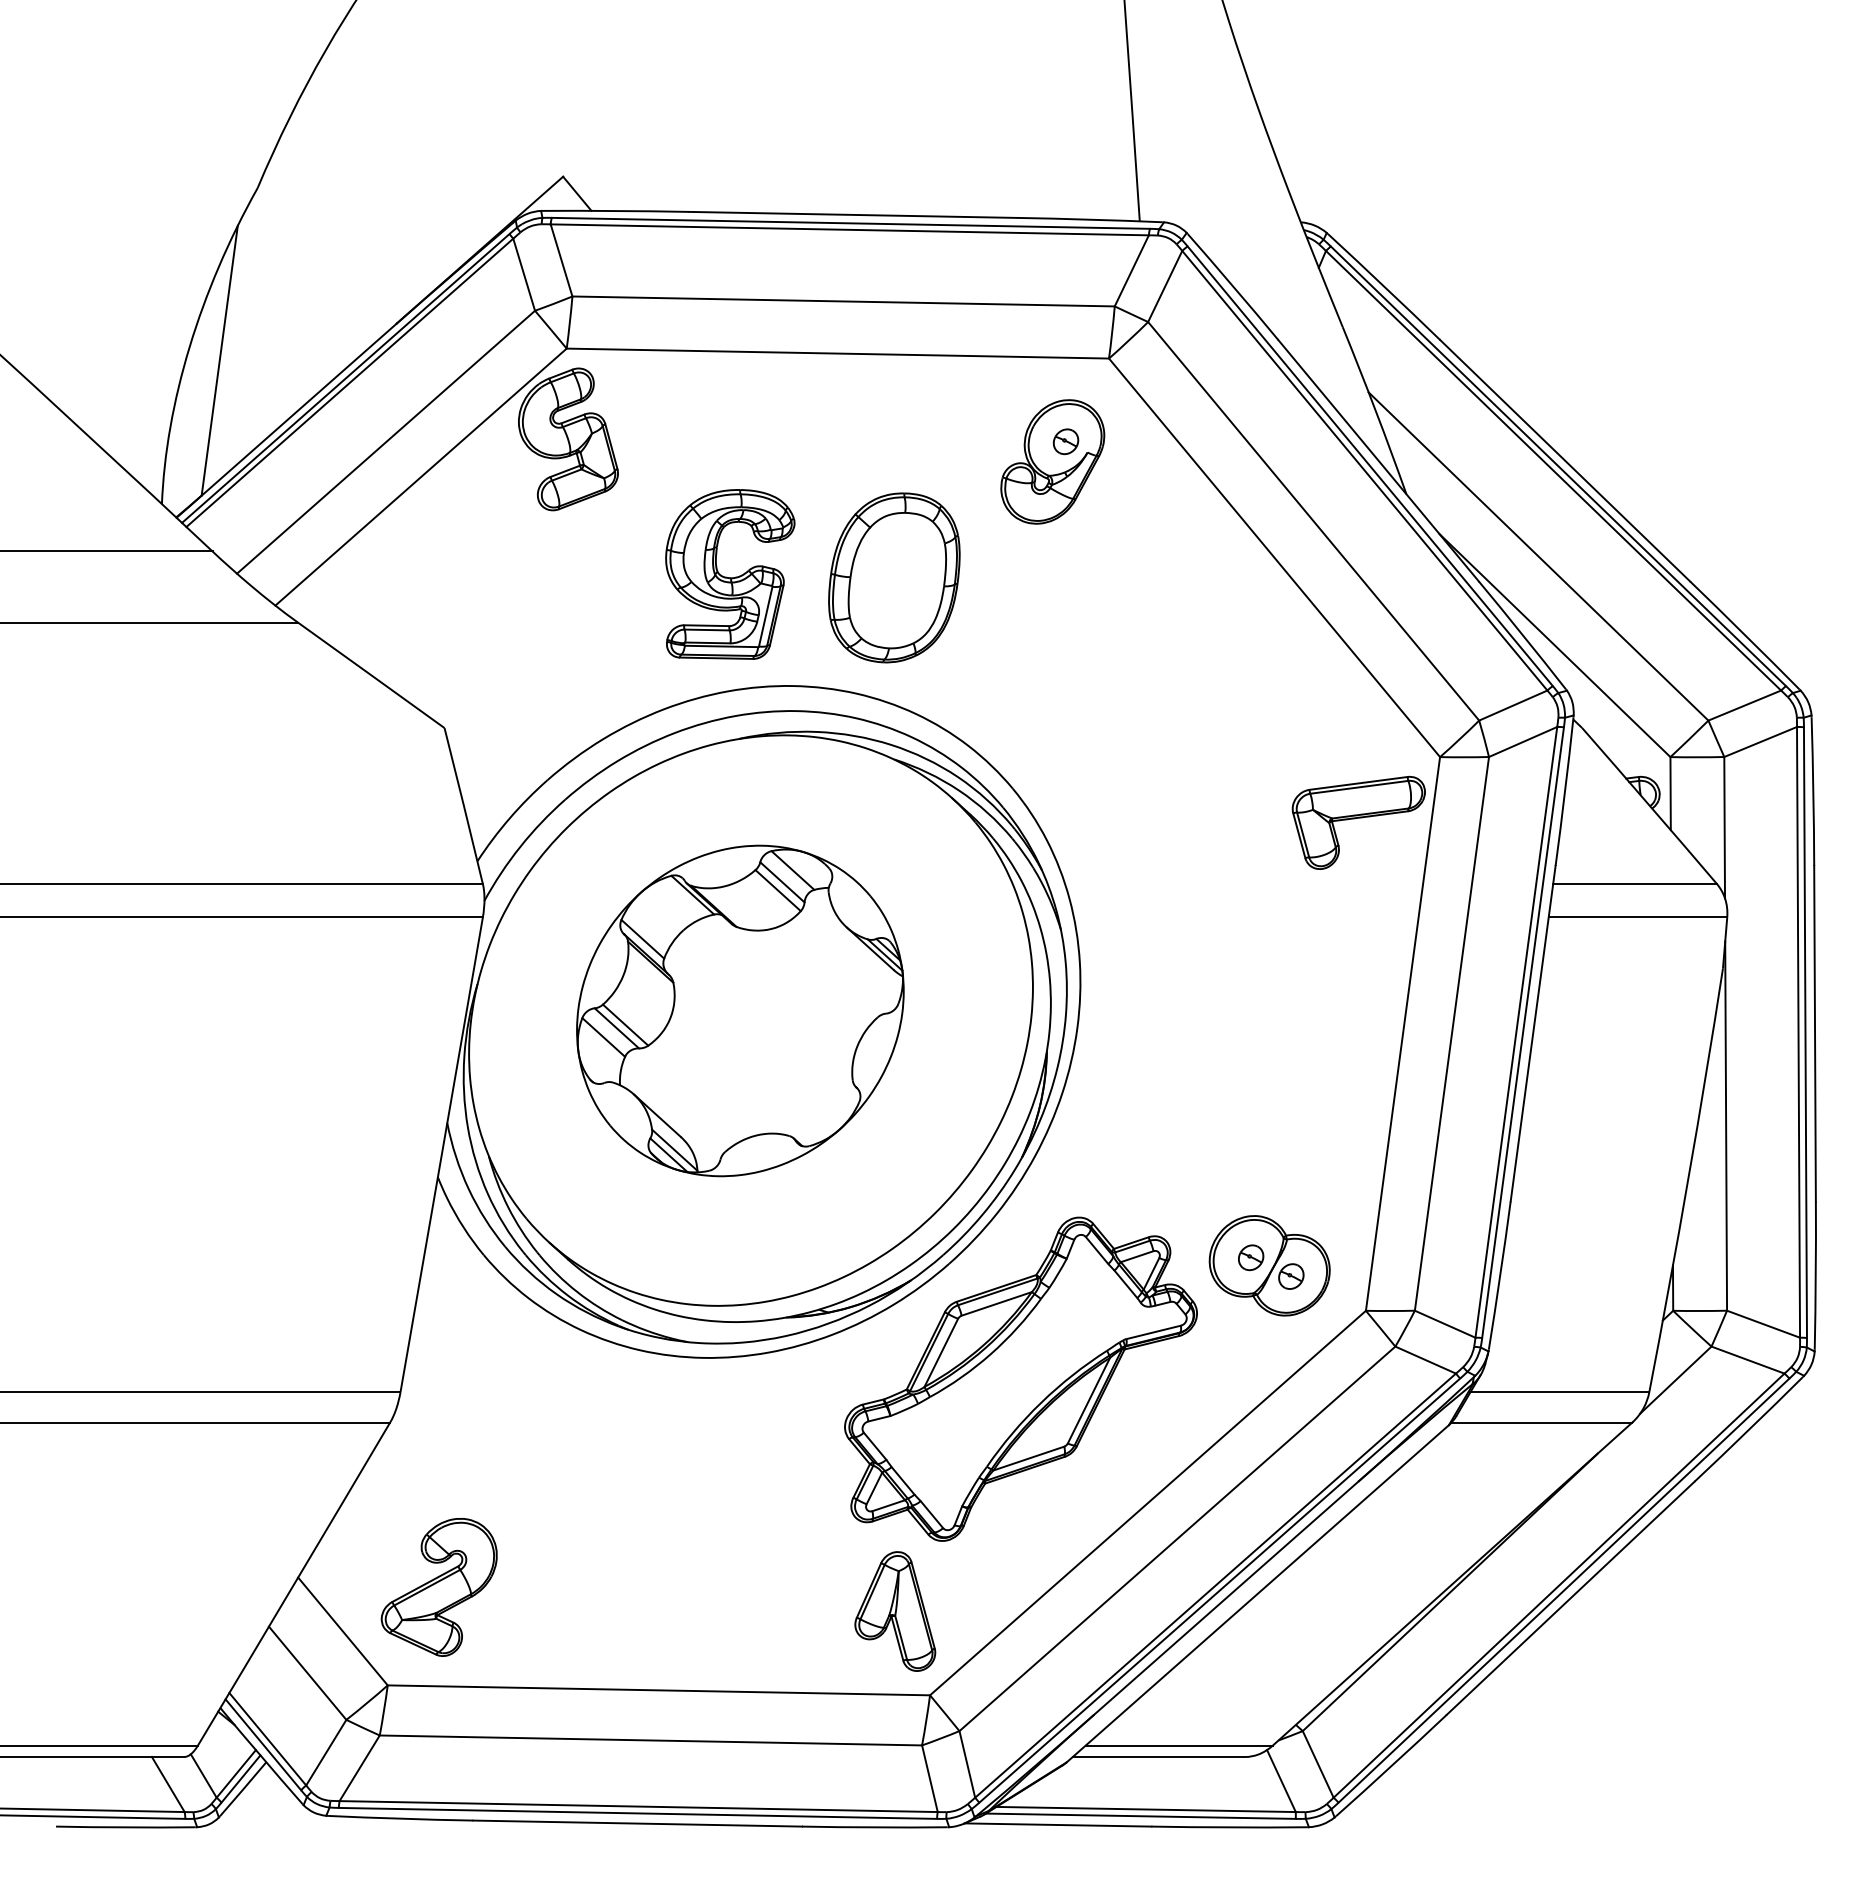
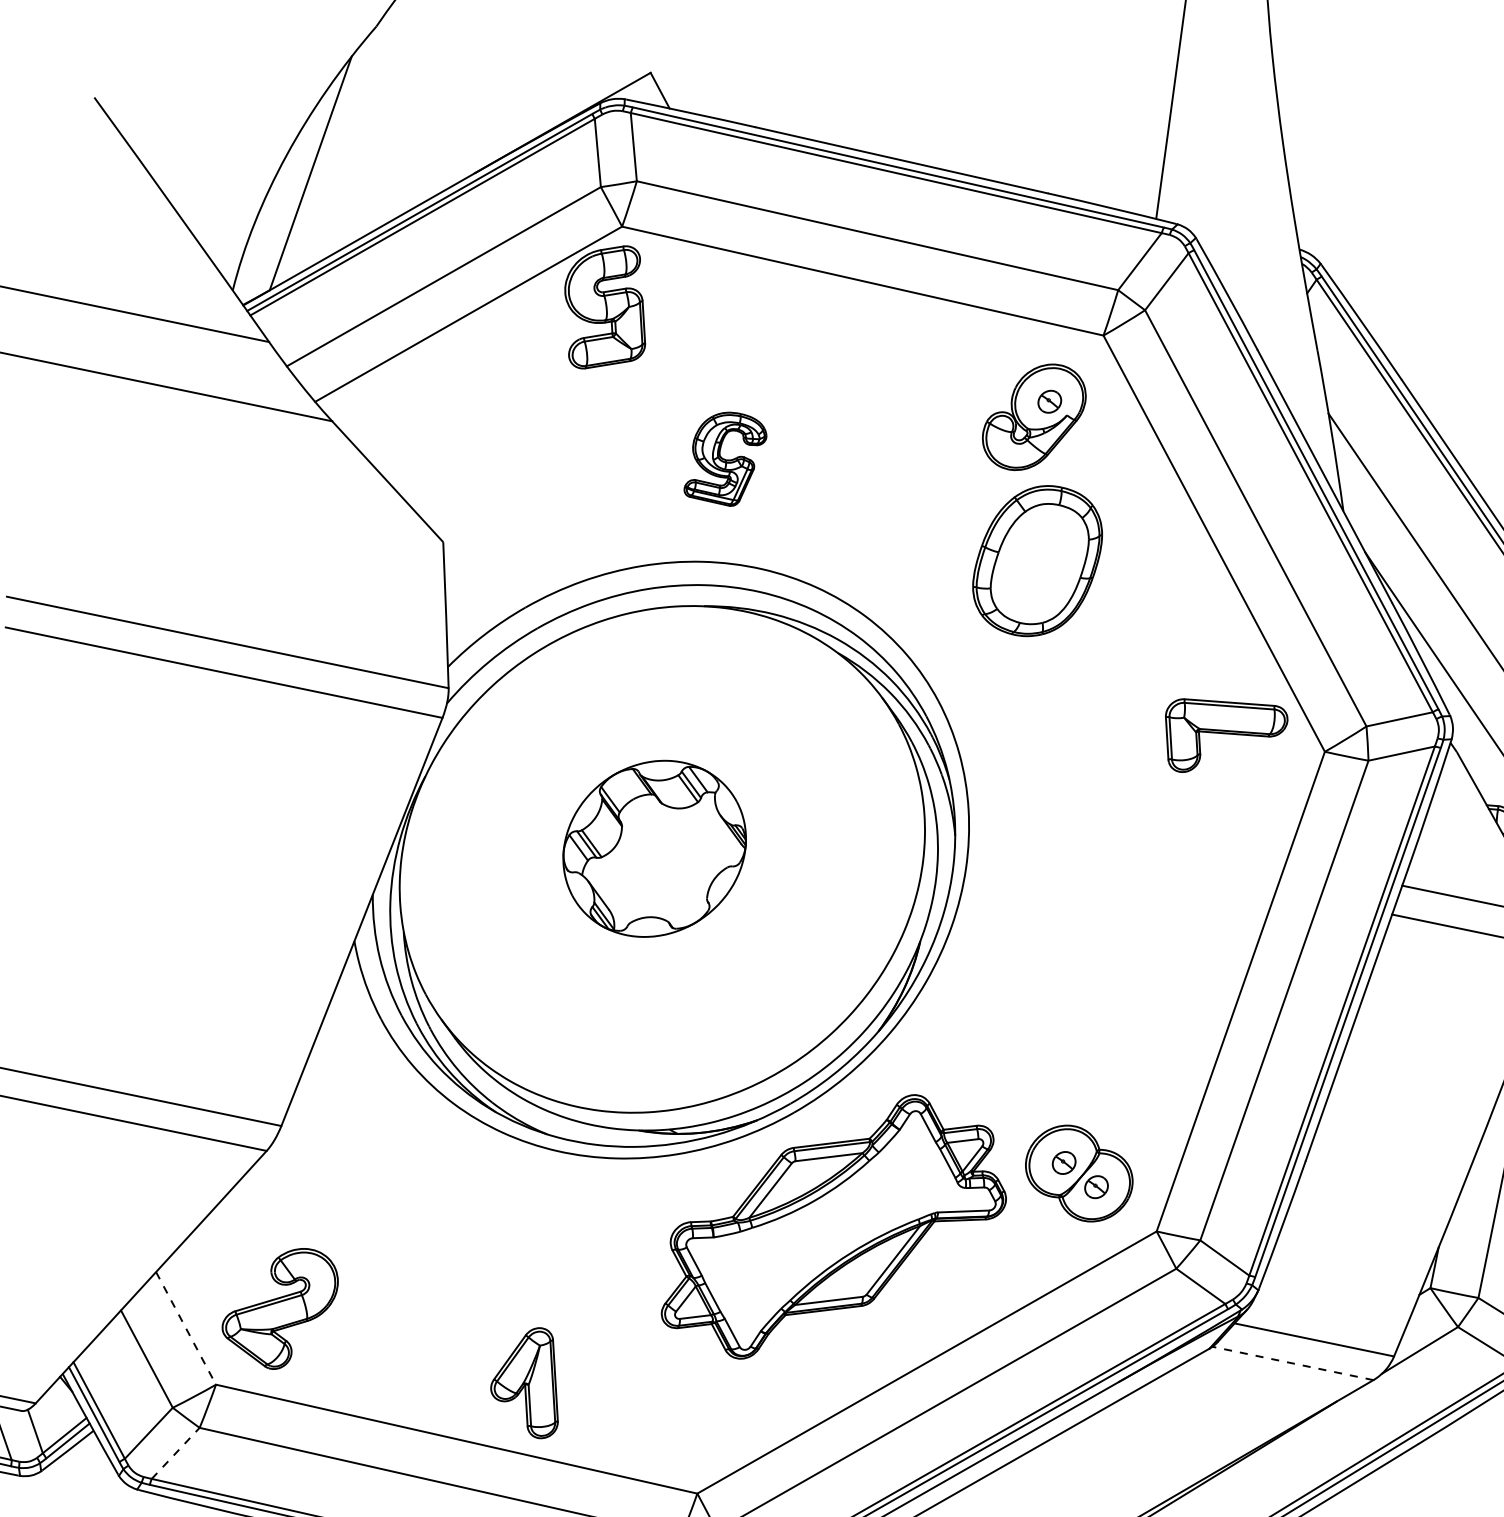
part: (730, 574) -> (726, 458), size x0.6
part: (894, 577) -> (1037, 560), moved
part: (1358, 822) -> (1222, 737), moved
part: (740, 1010) -> (654, 848), size x0.6
line: (1541, 1422) -> (1292, 1363), solid -> dashed
part: (895, 1611) -> (529, 1380), moved
line: (343, 1631) -> (186, 1328), solid -> dashed
line: (359, 1767) -> (175, 1452), solid -> dashed

